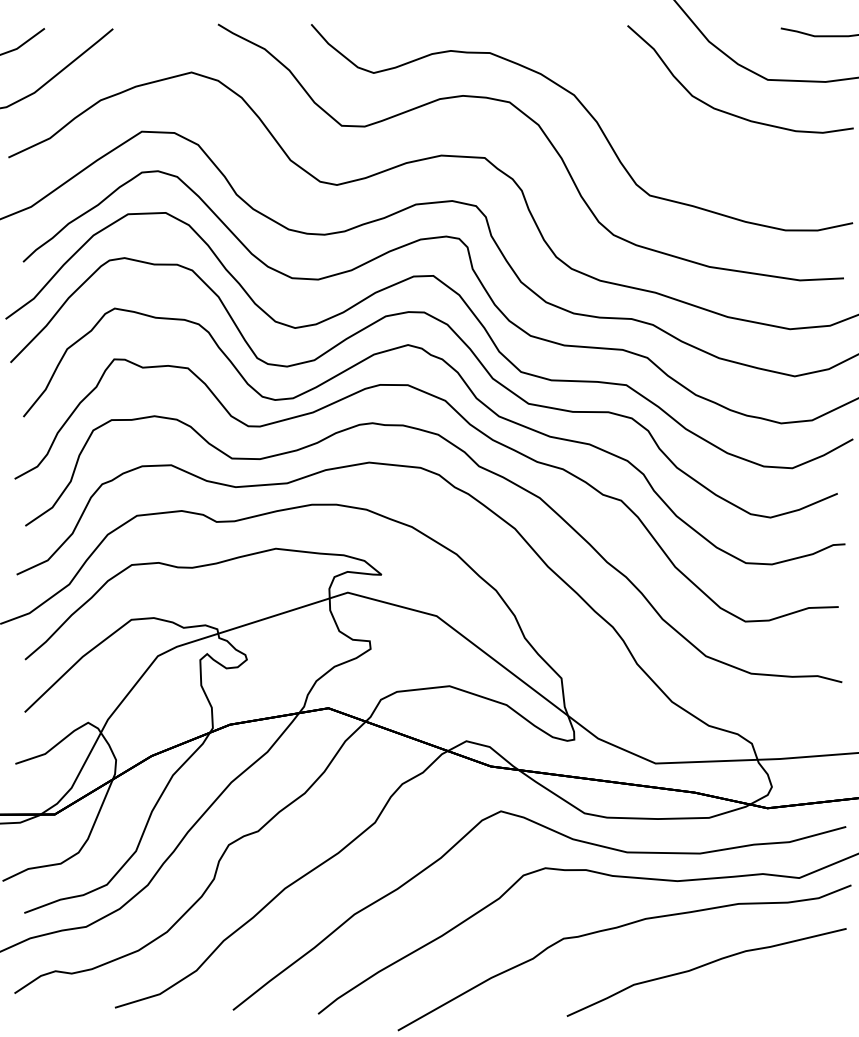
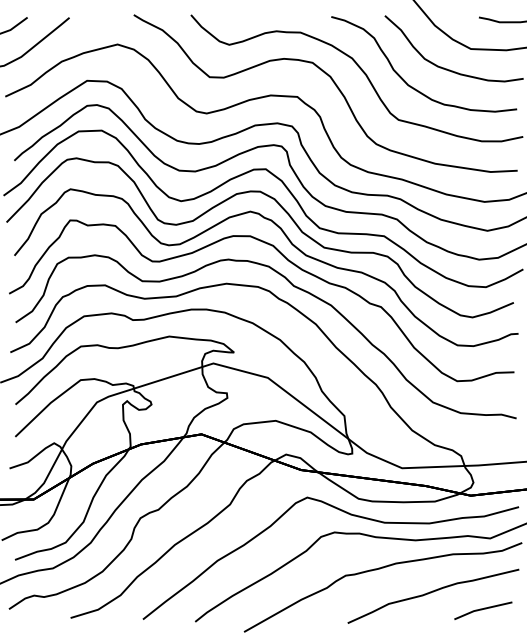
curve: (662, 132) -> (406, 81), added
line: (788, 993) -> (483, 609), added

